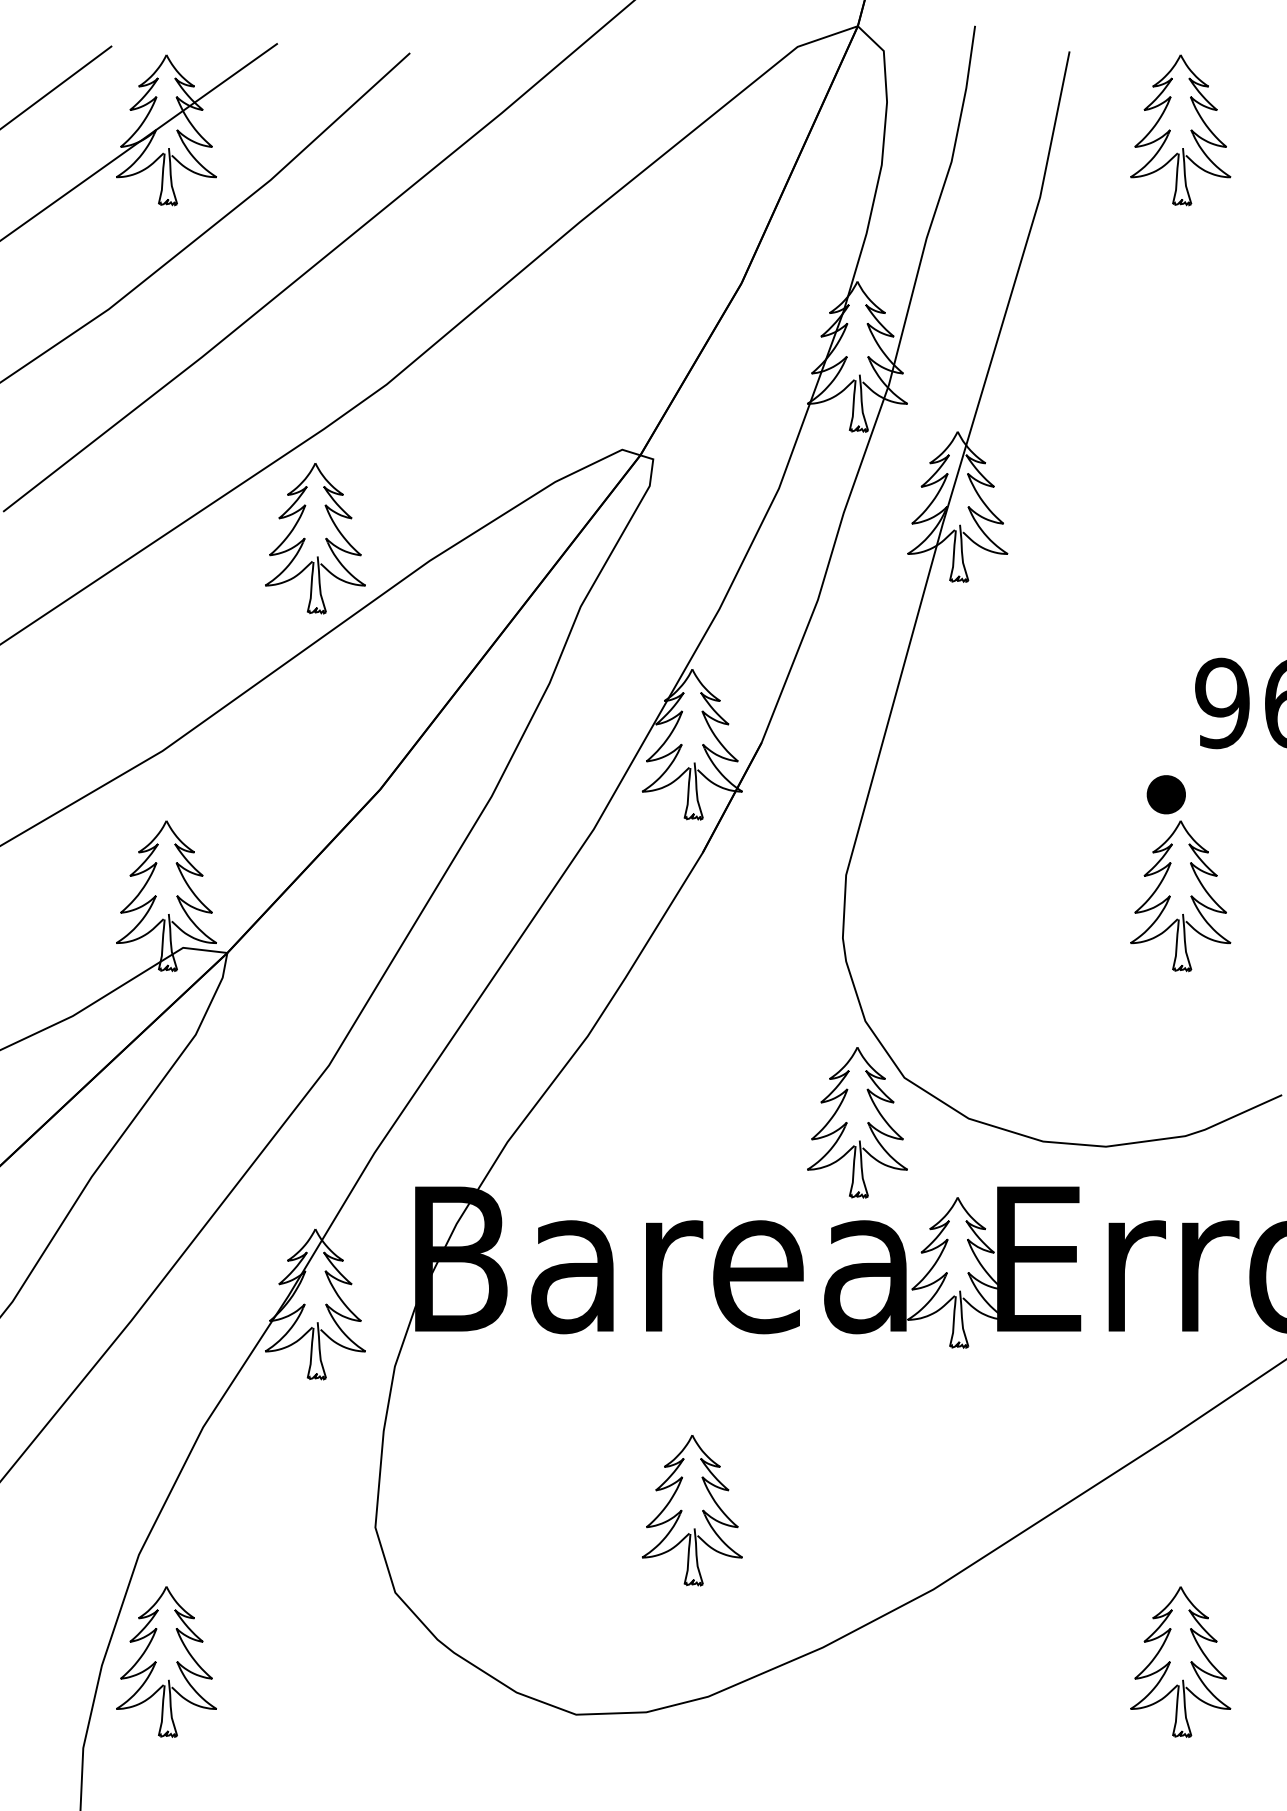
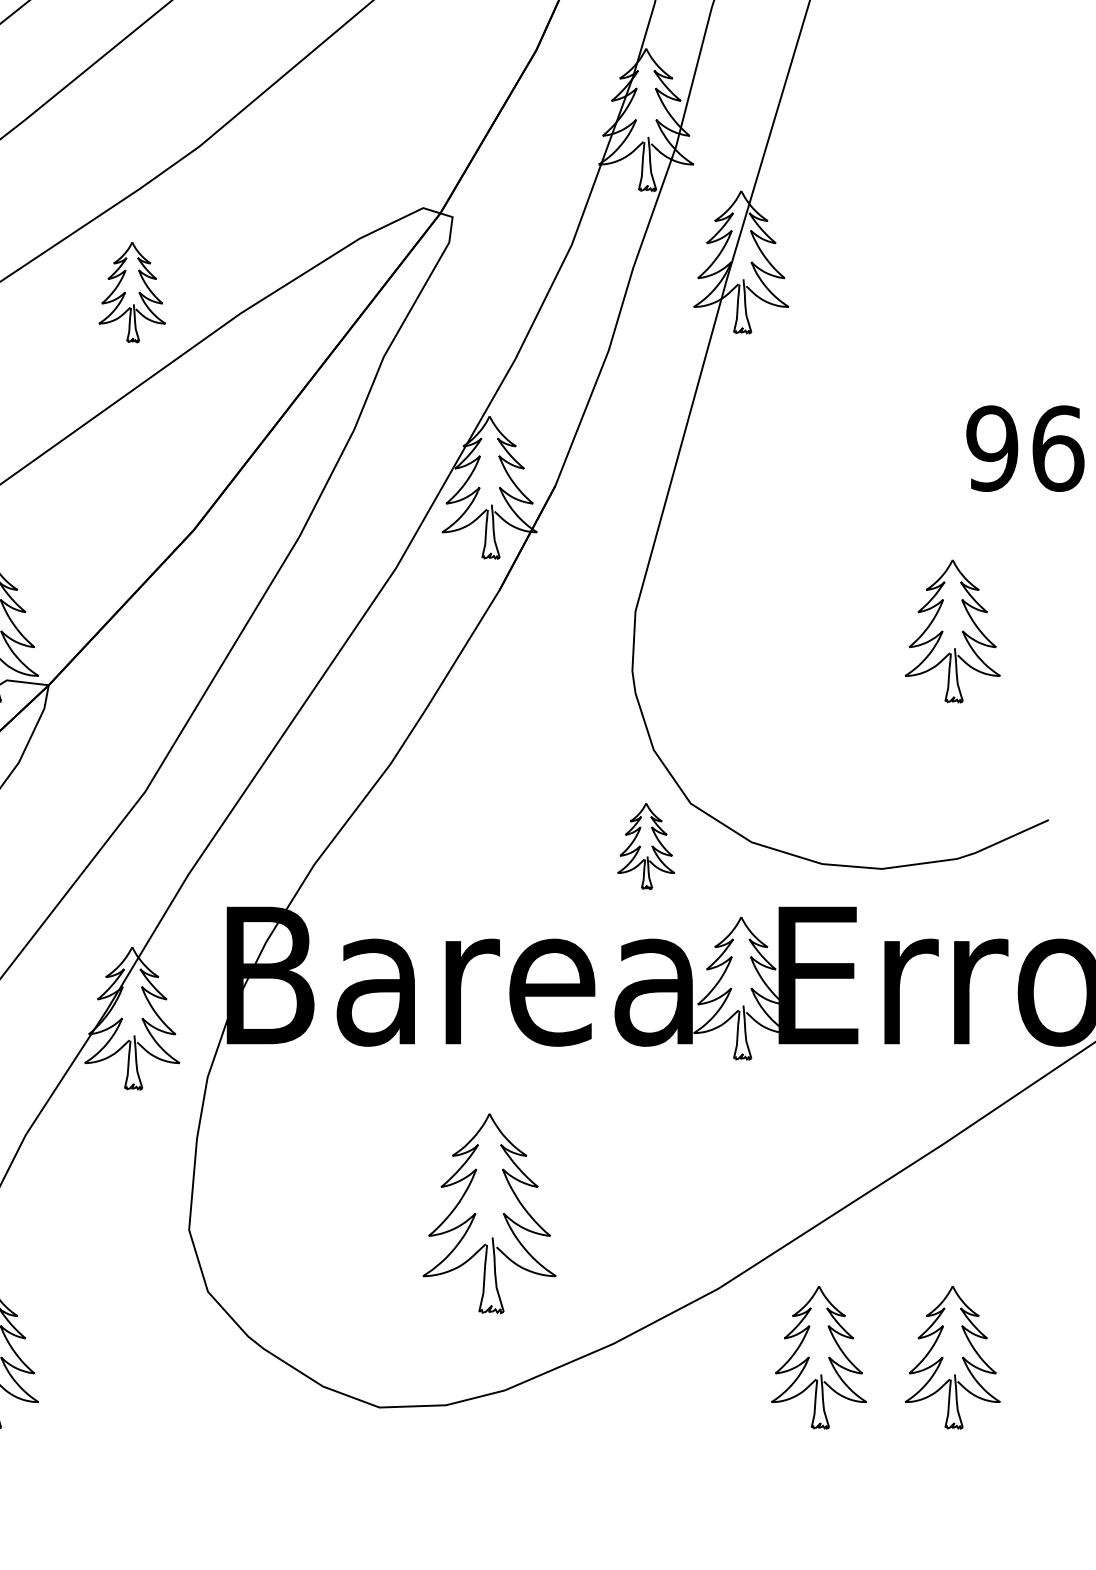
part: (315, 538) -> (132, 292), size x0.7
part: (1165, 794) -> (938, 534), removed
part: (857, 1122) -> (646, 845), size x0.6
part: (692, 1510) -> (489, 1213), size x1.4
part: (1039, 1661) -> (818, 1357), added

